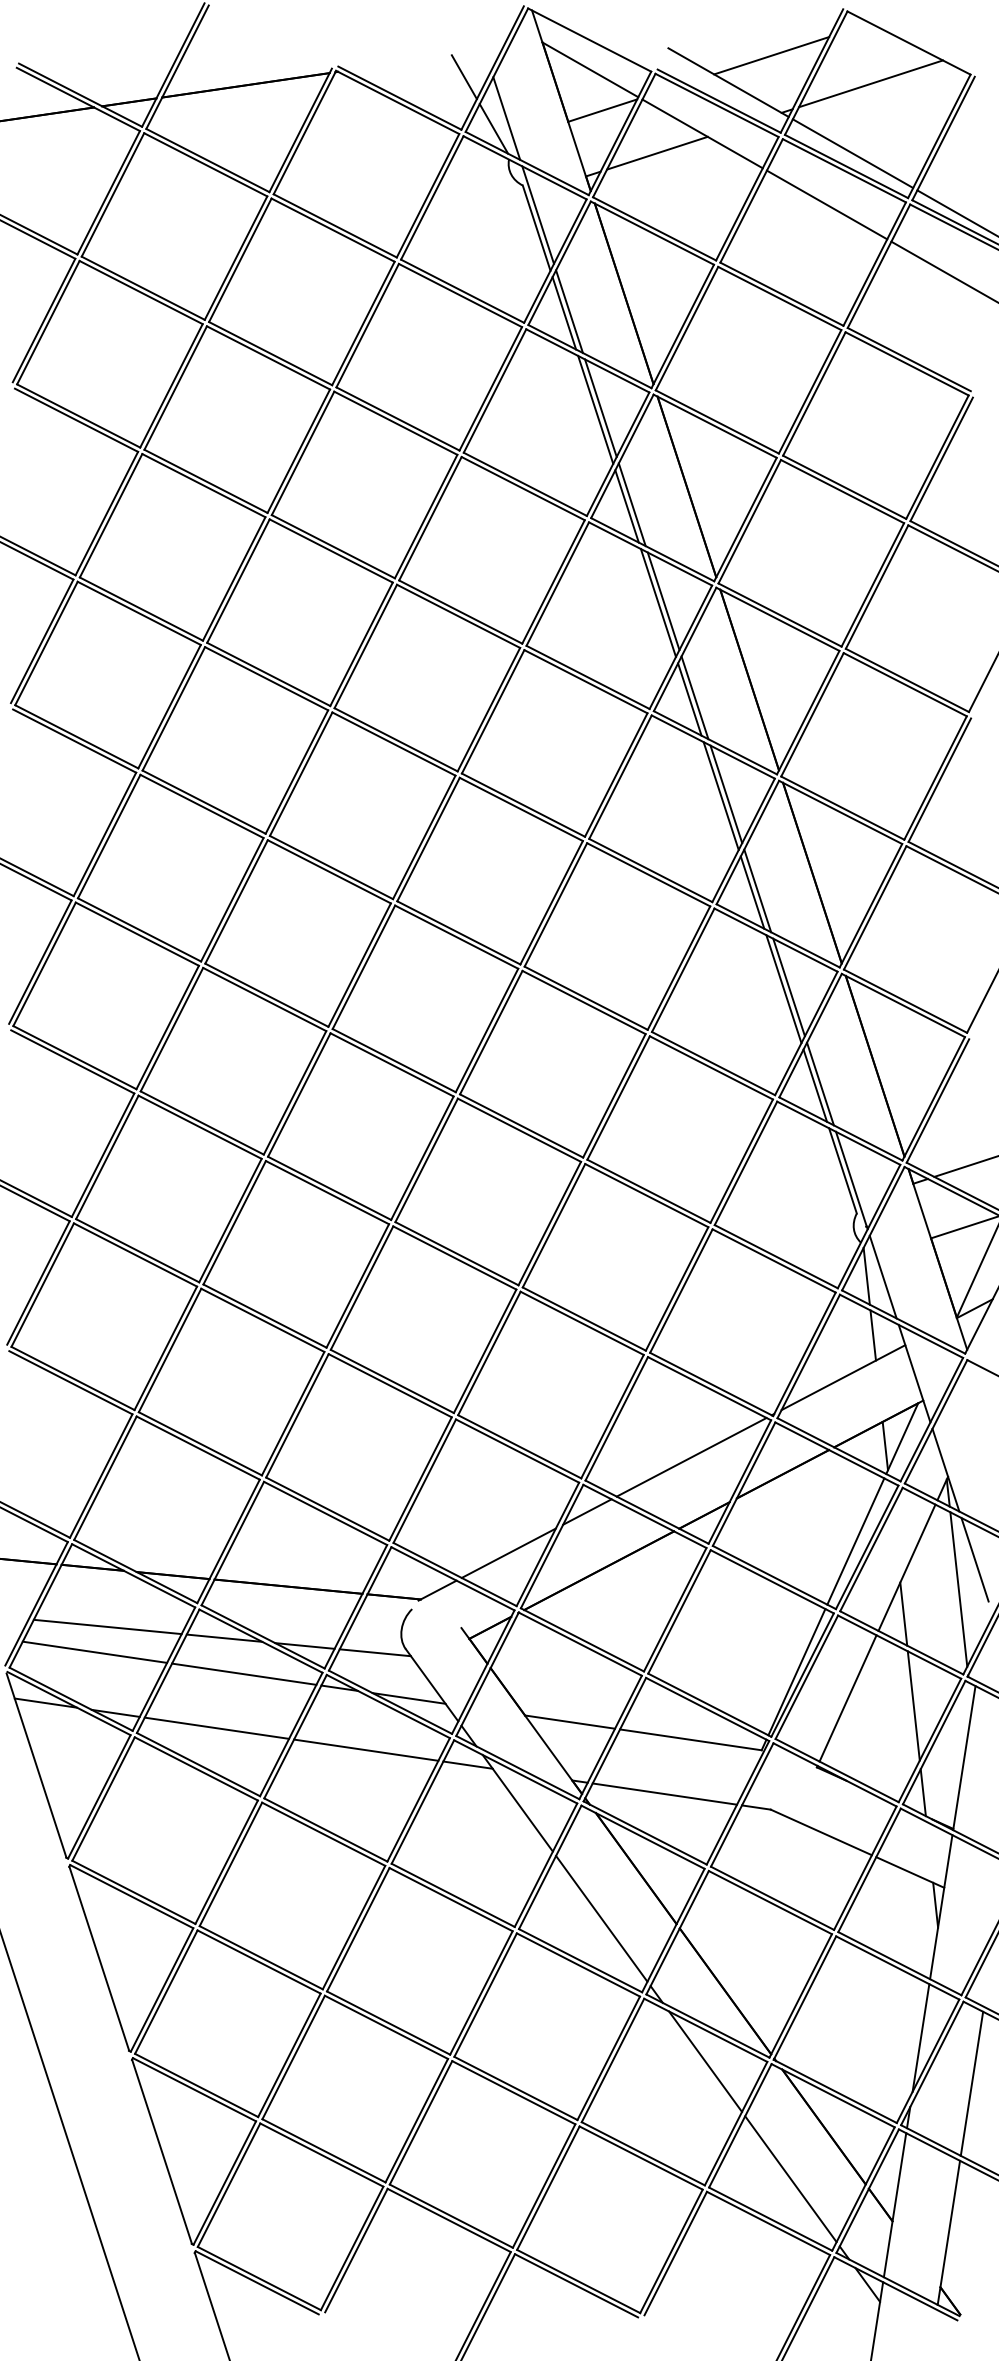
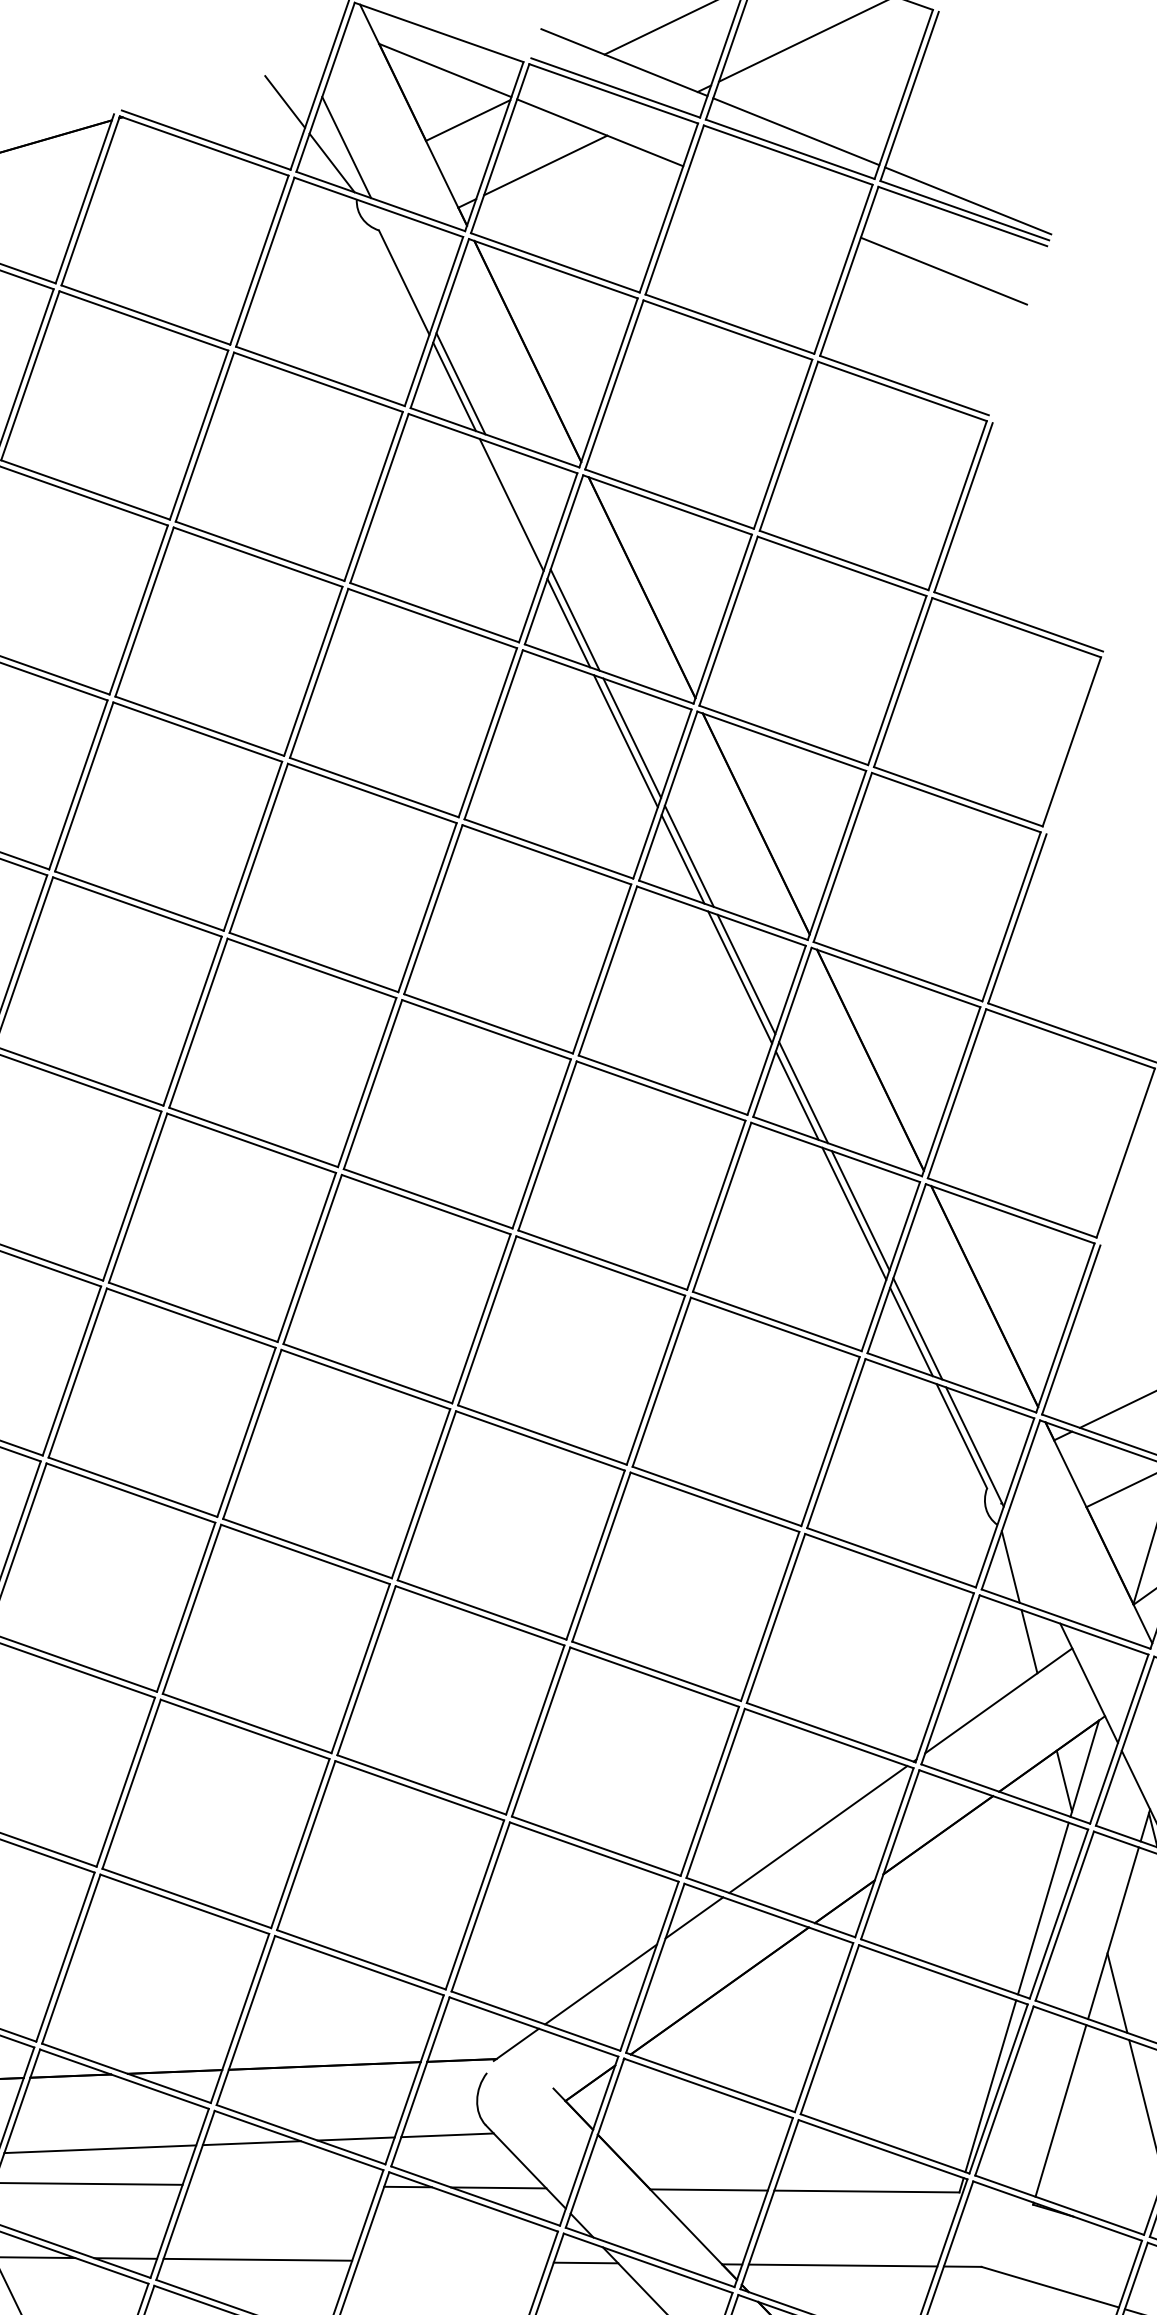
line: (826, 204) -> (771, 201), removed
line: (537, 214) -> (402, 264), removed
line: (600, 407) -> (517, 501), removed
line: (882, 1276) -> (1031, 1564), removed
line: (244, 1673) -> (283, 2184), removed
line: (366, 1749) -> (453, 2260), removed

